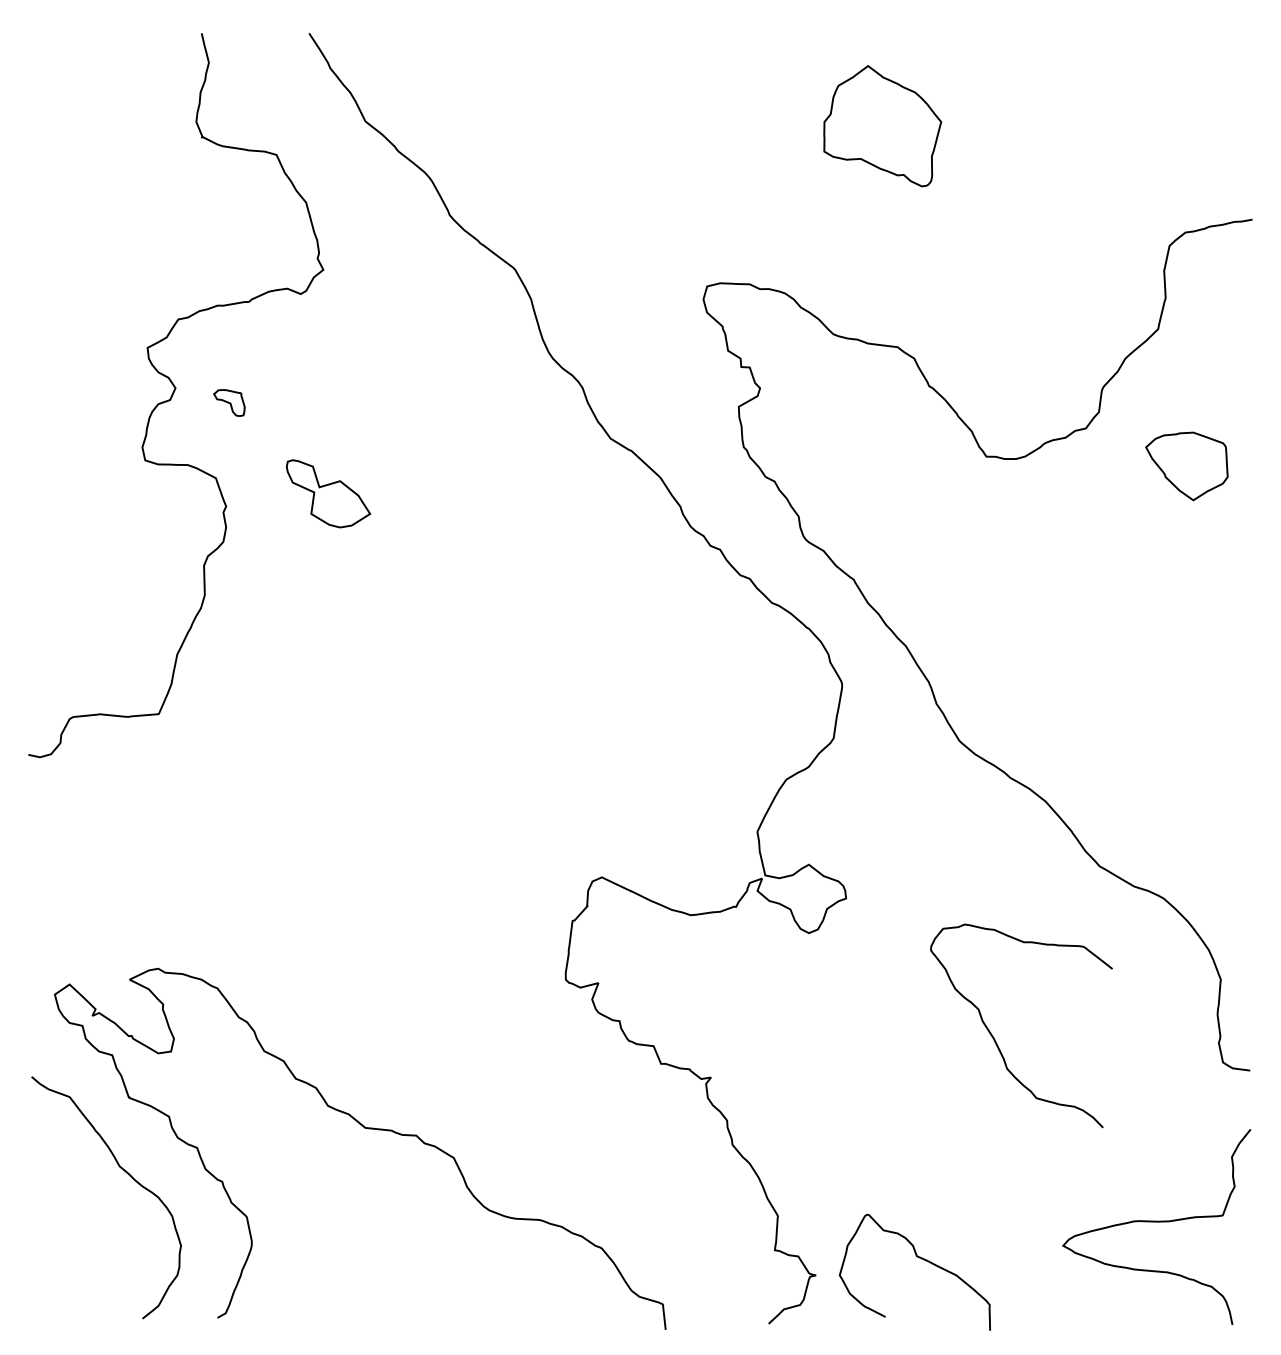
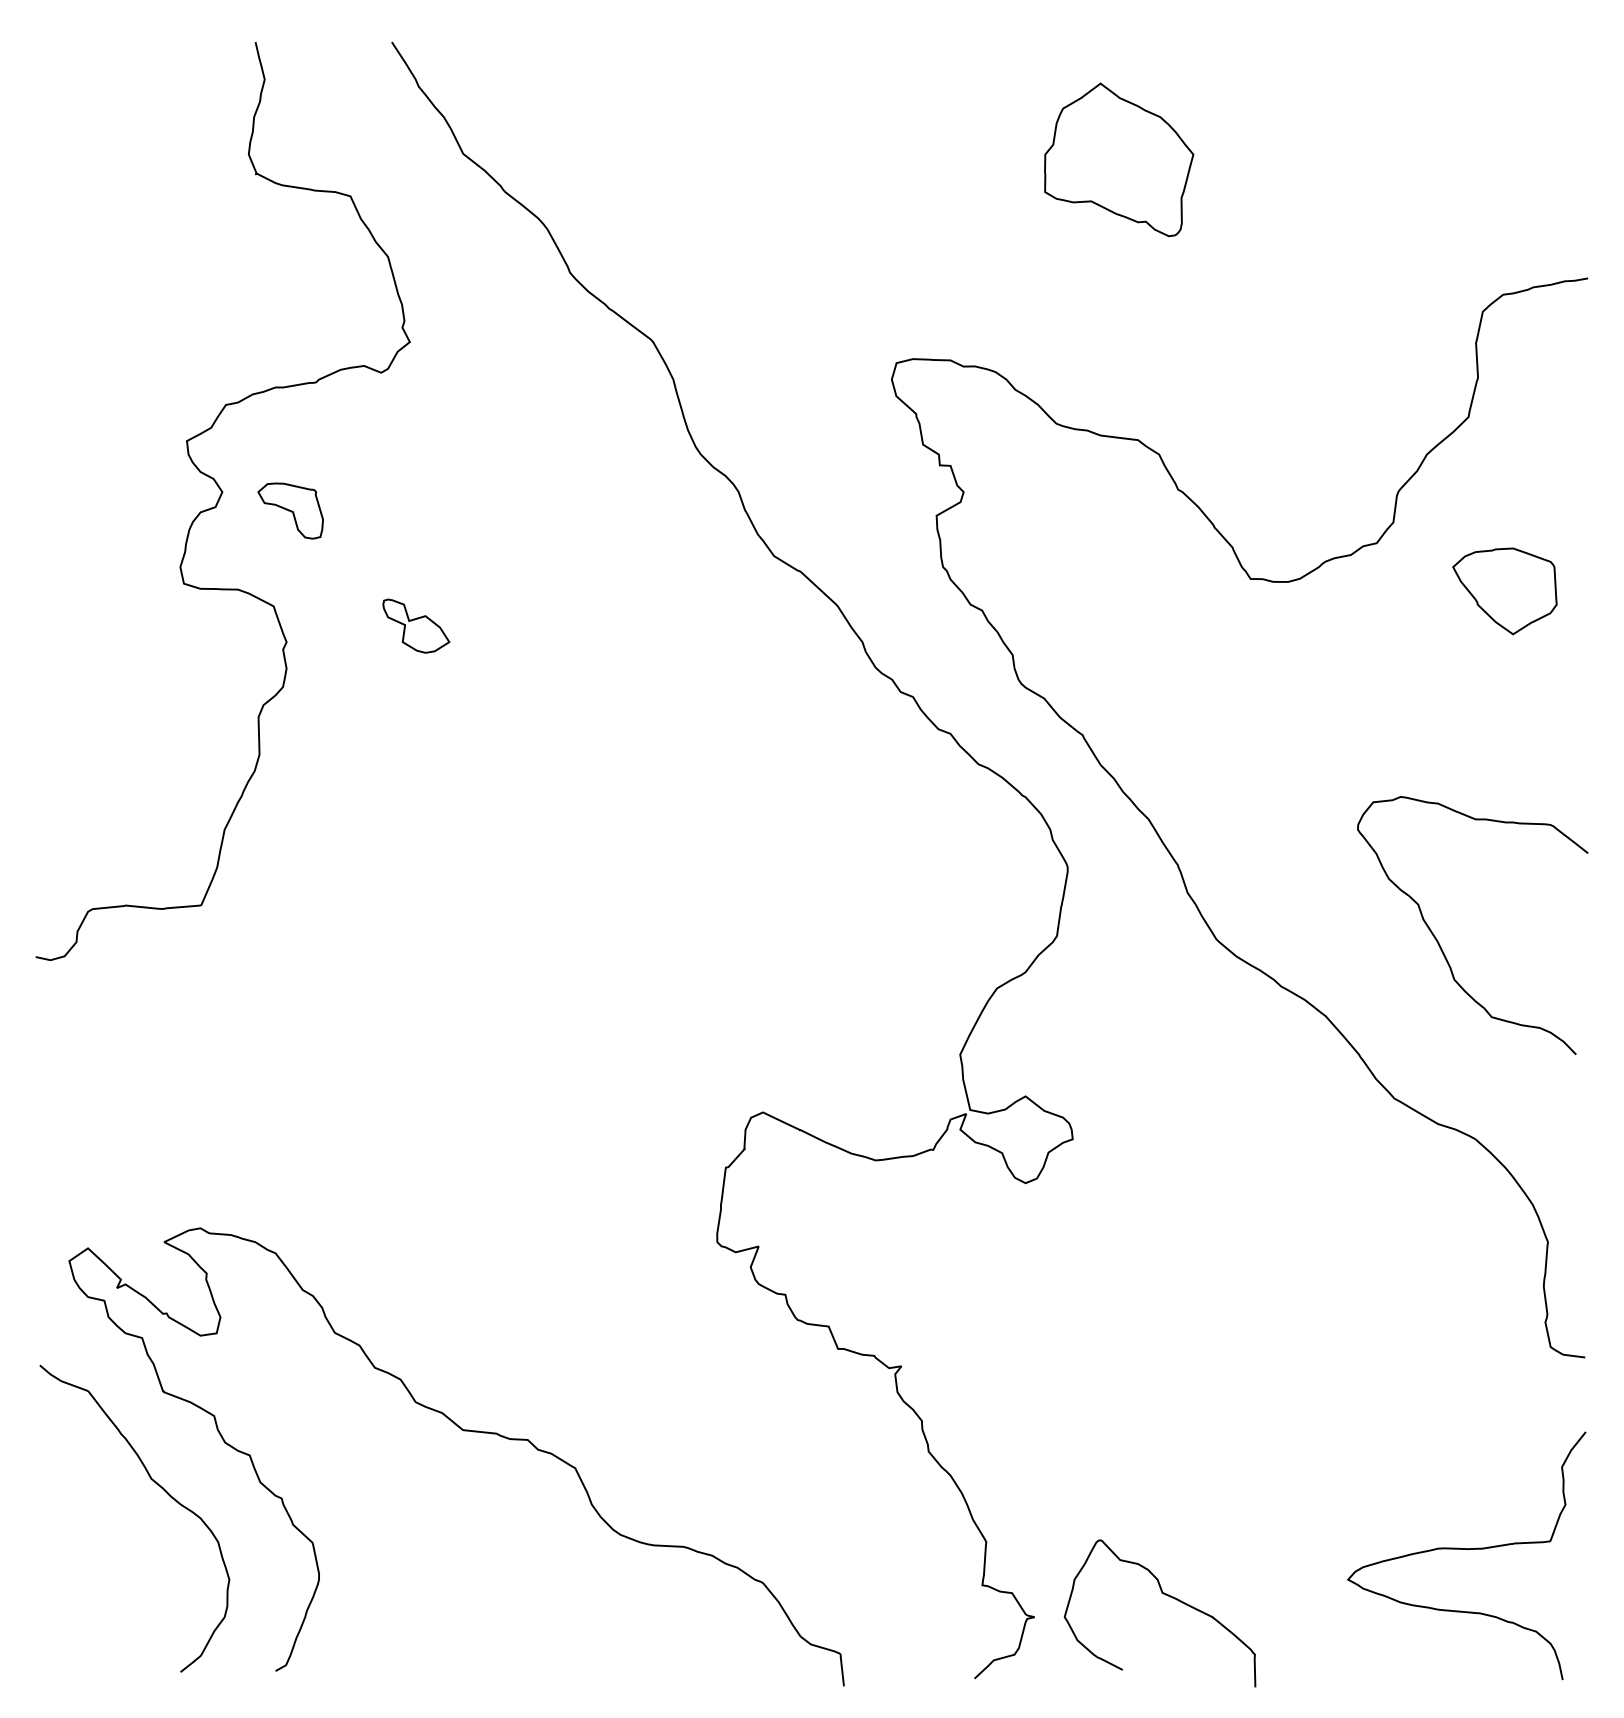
part: (229, 402) -> (290, 510), size x1.67
part: (328, 493) -> (416, 625), size x0.62
curve: (995, 1039) -> (1439, 942), moved

